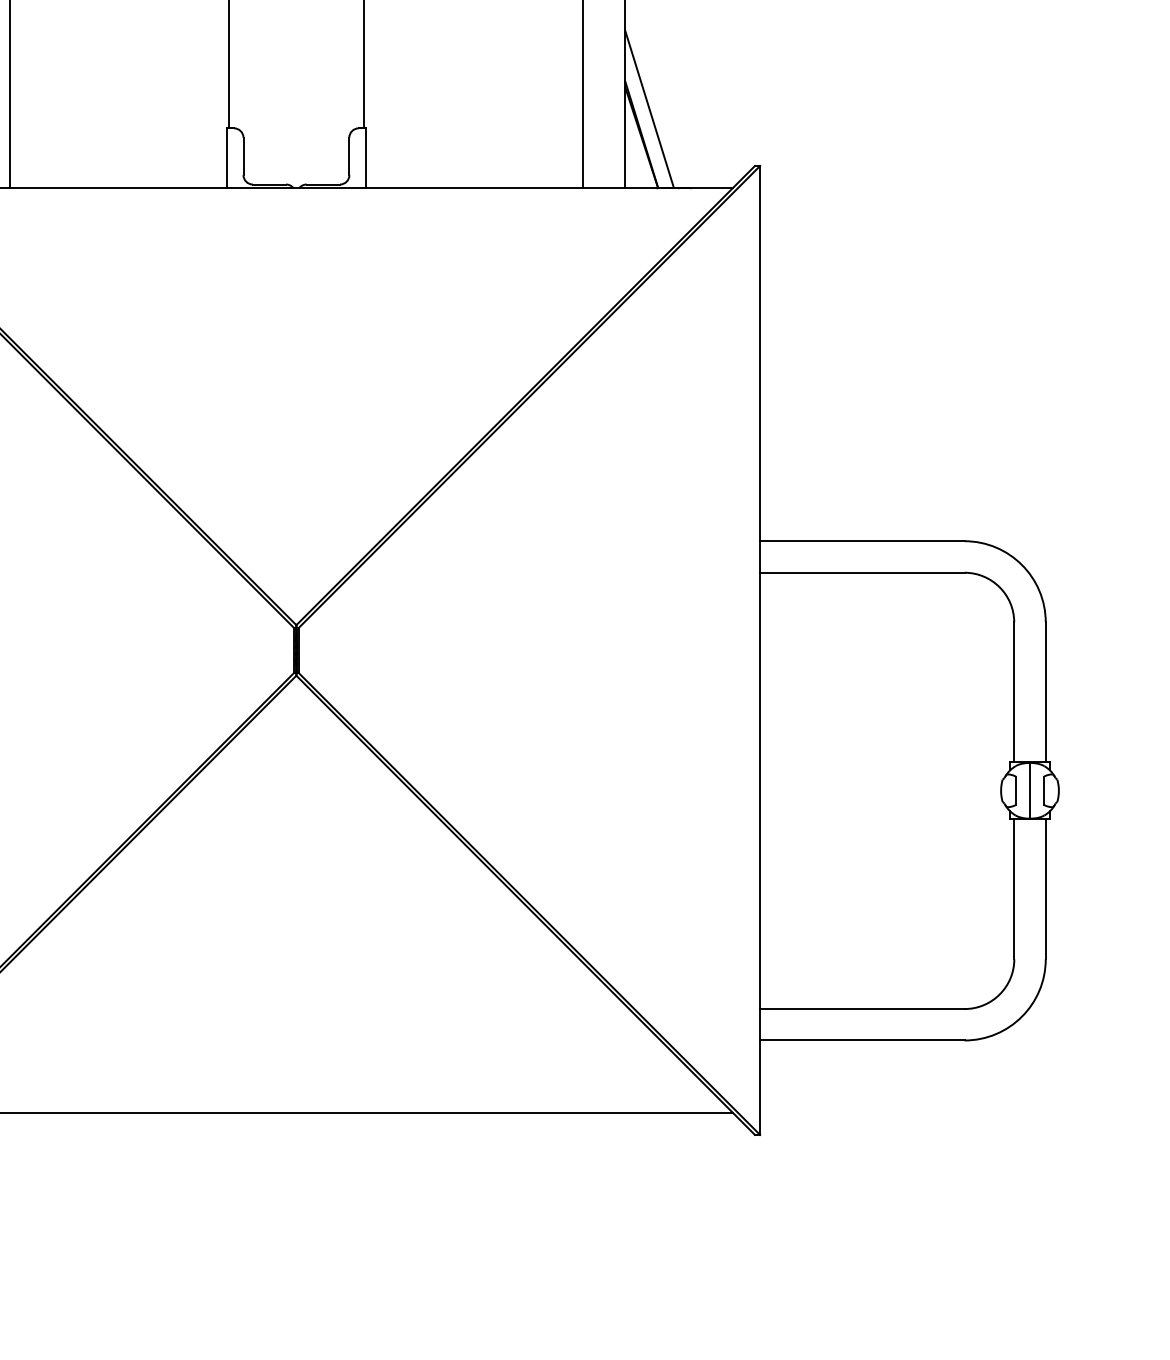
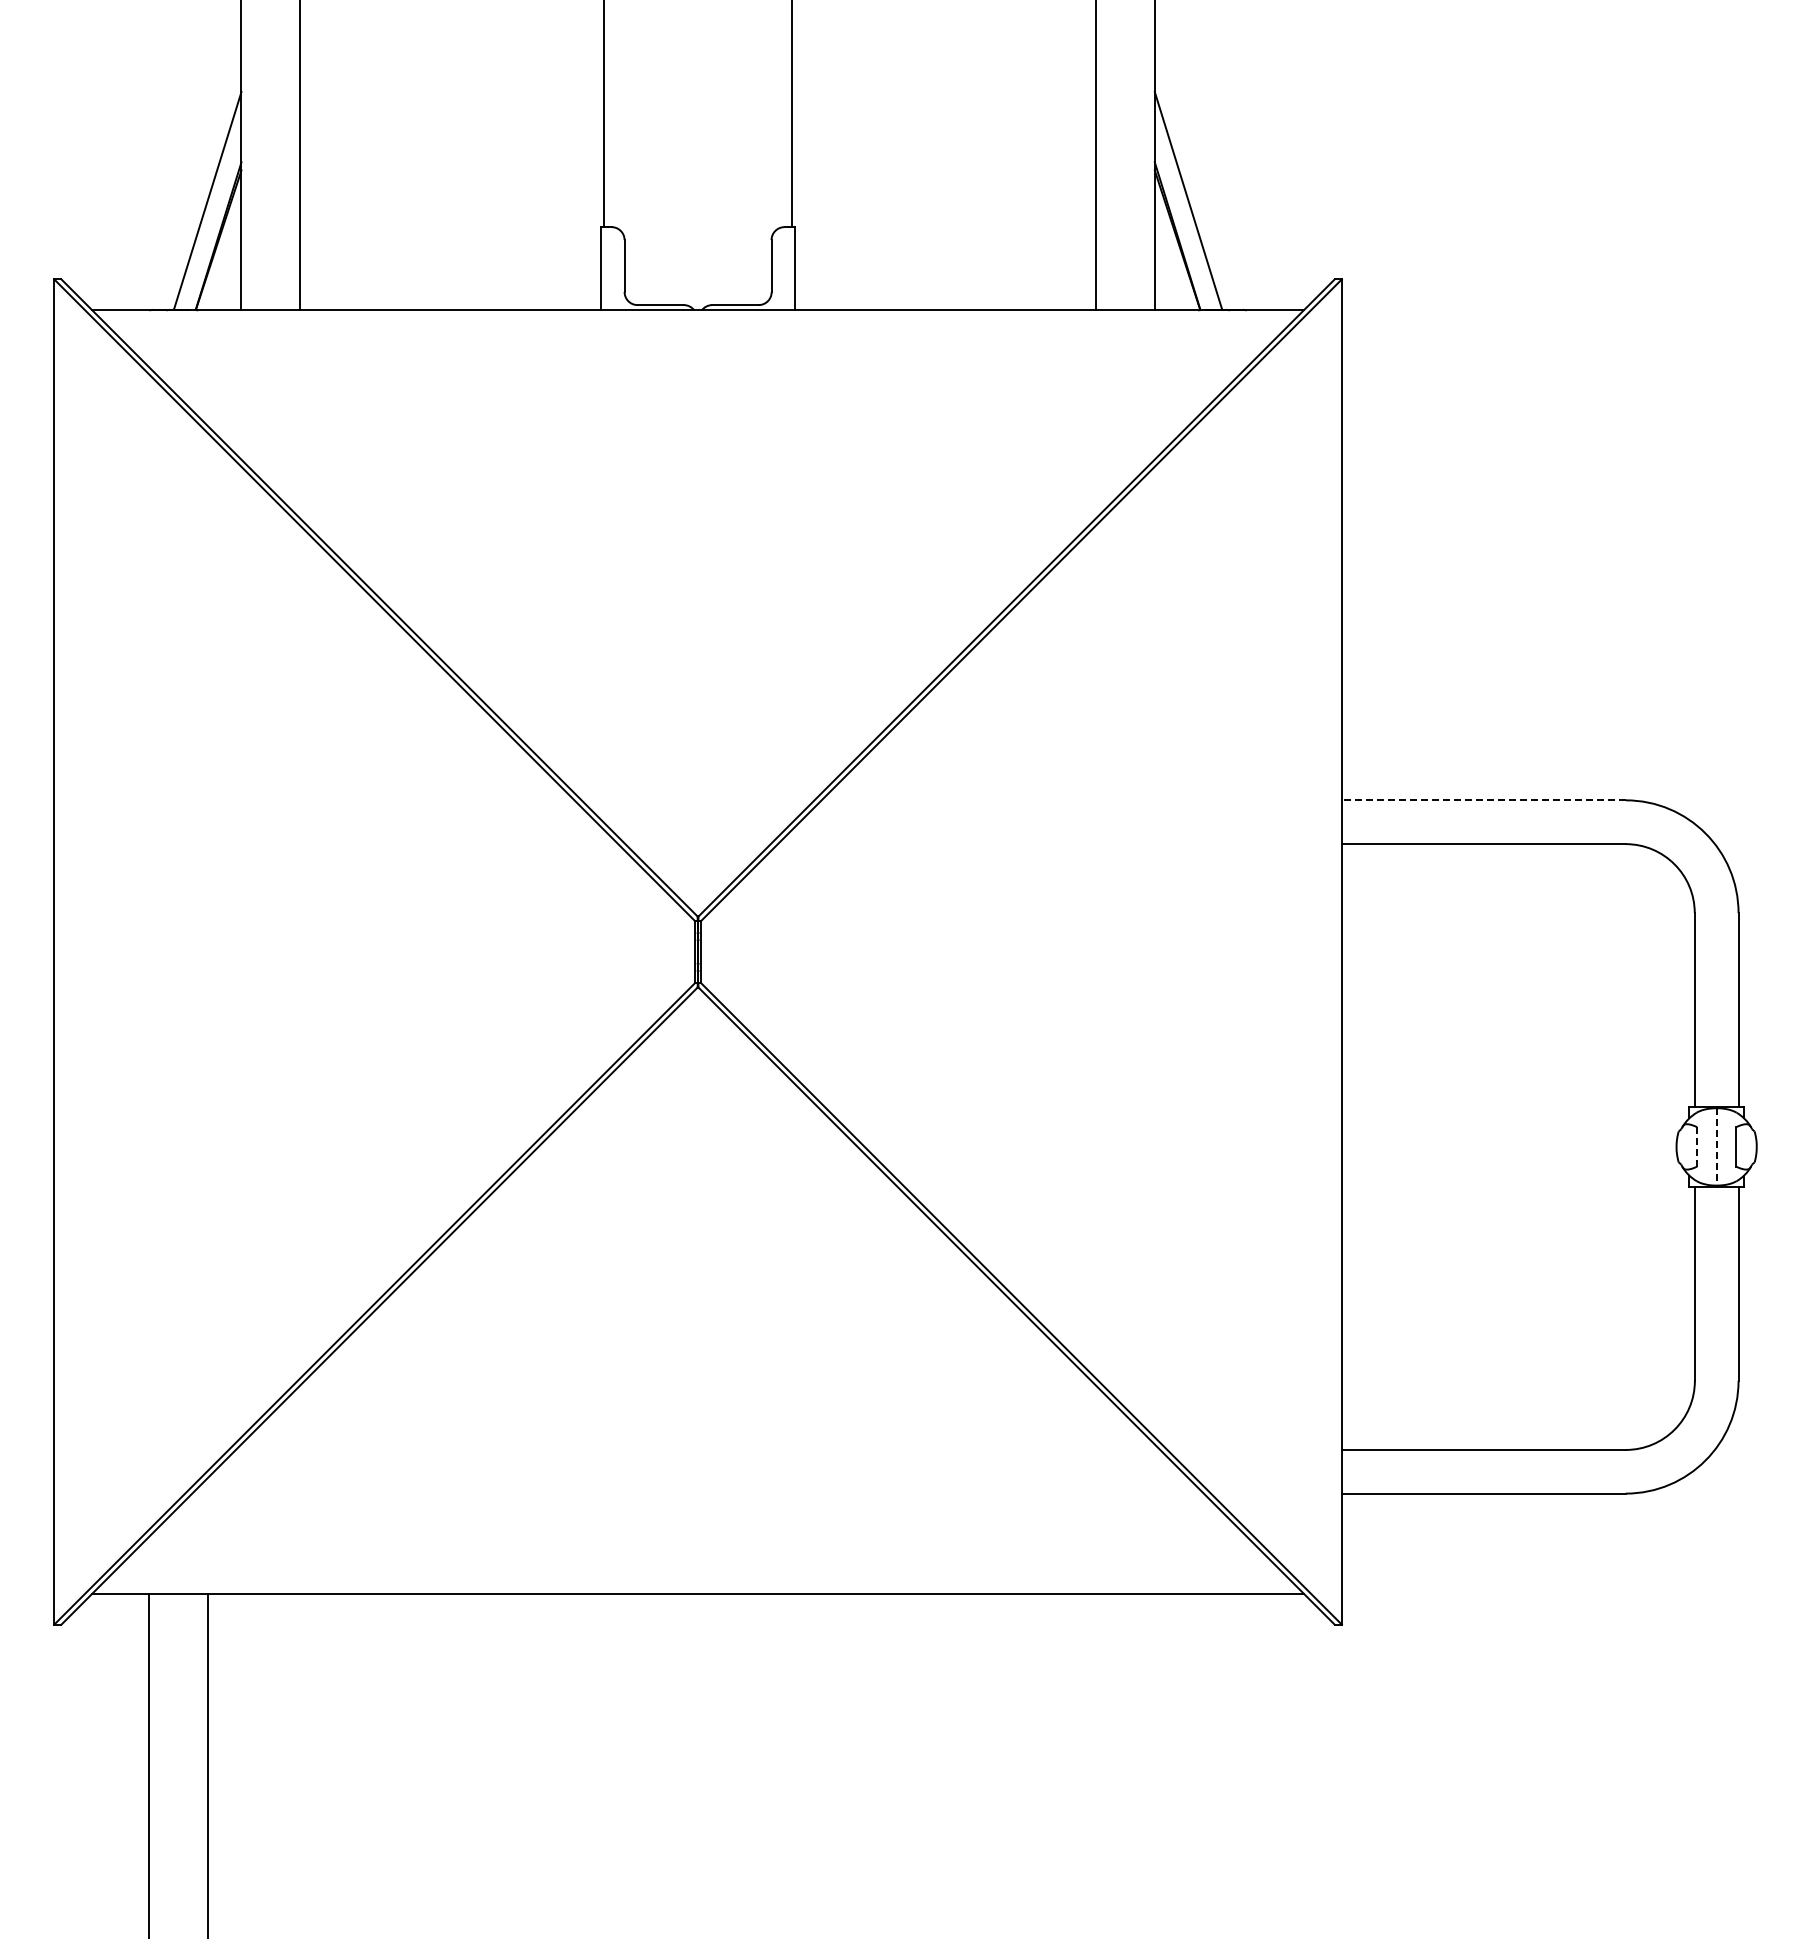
line: (862, 541) -> (1483, 800), solid -> dashed
line: (1016, 790) -> (1697, 1146), solid -> dashed
line: (1029, 790) -> (1716, 1146), solid -> dashed

